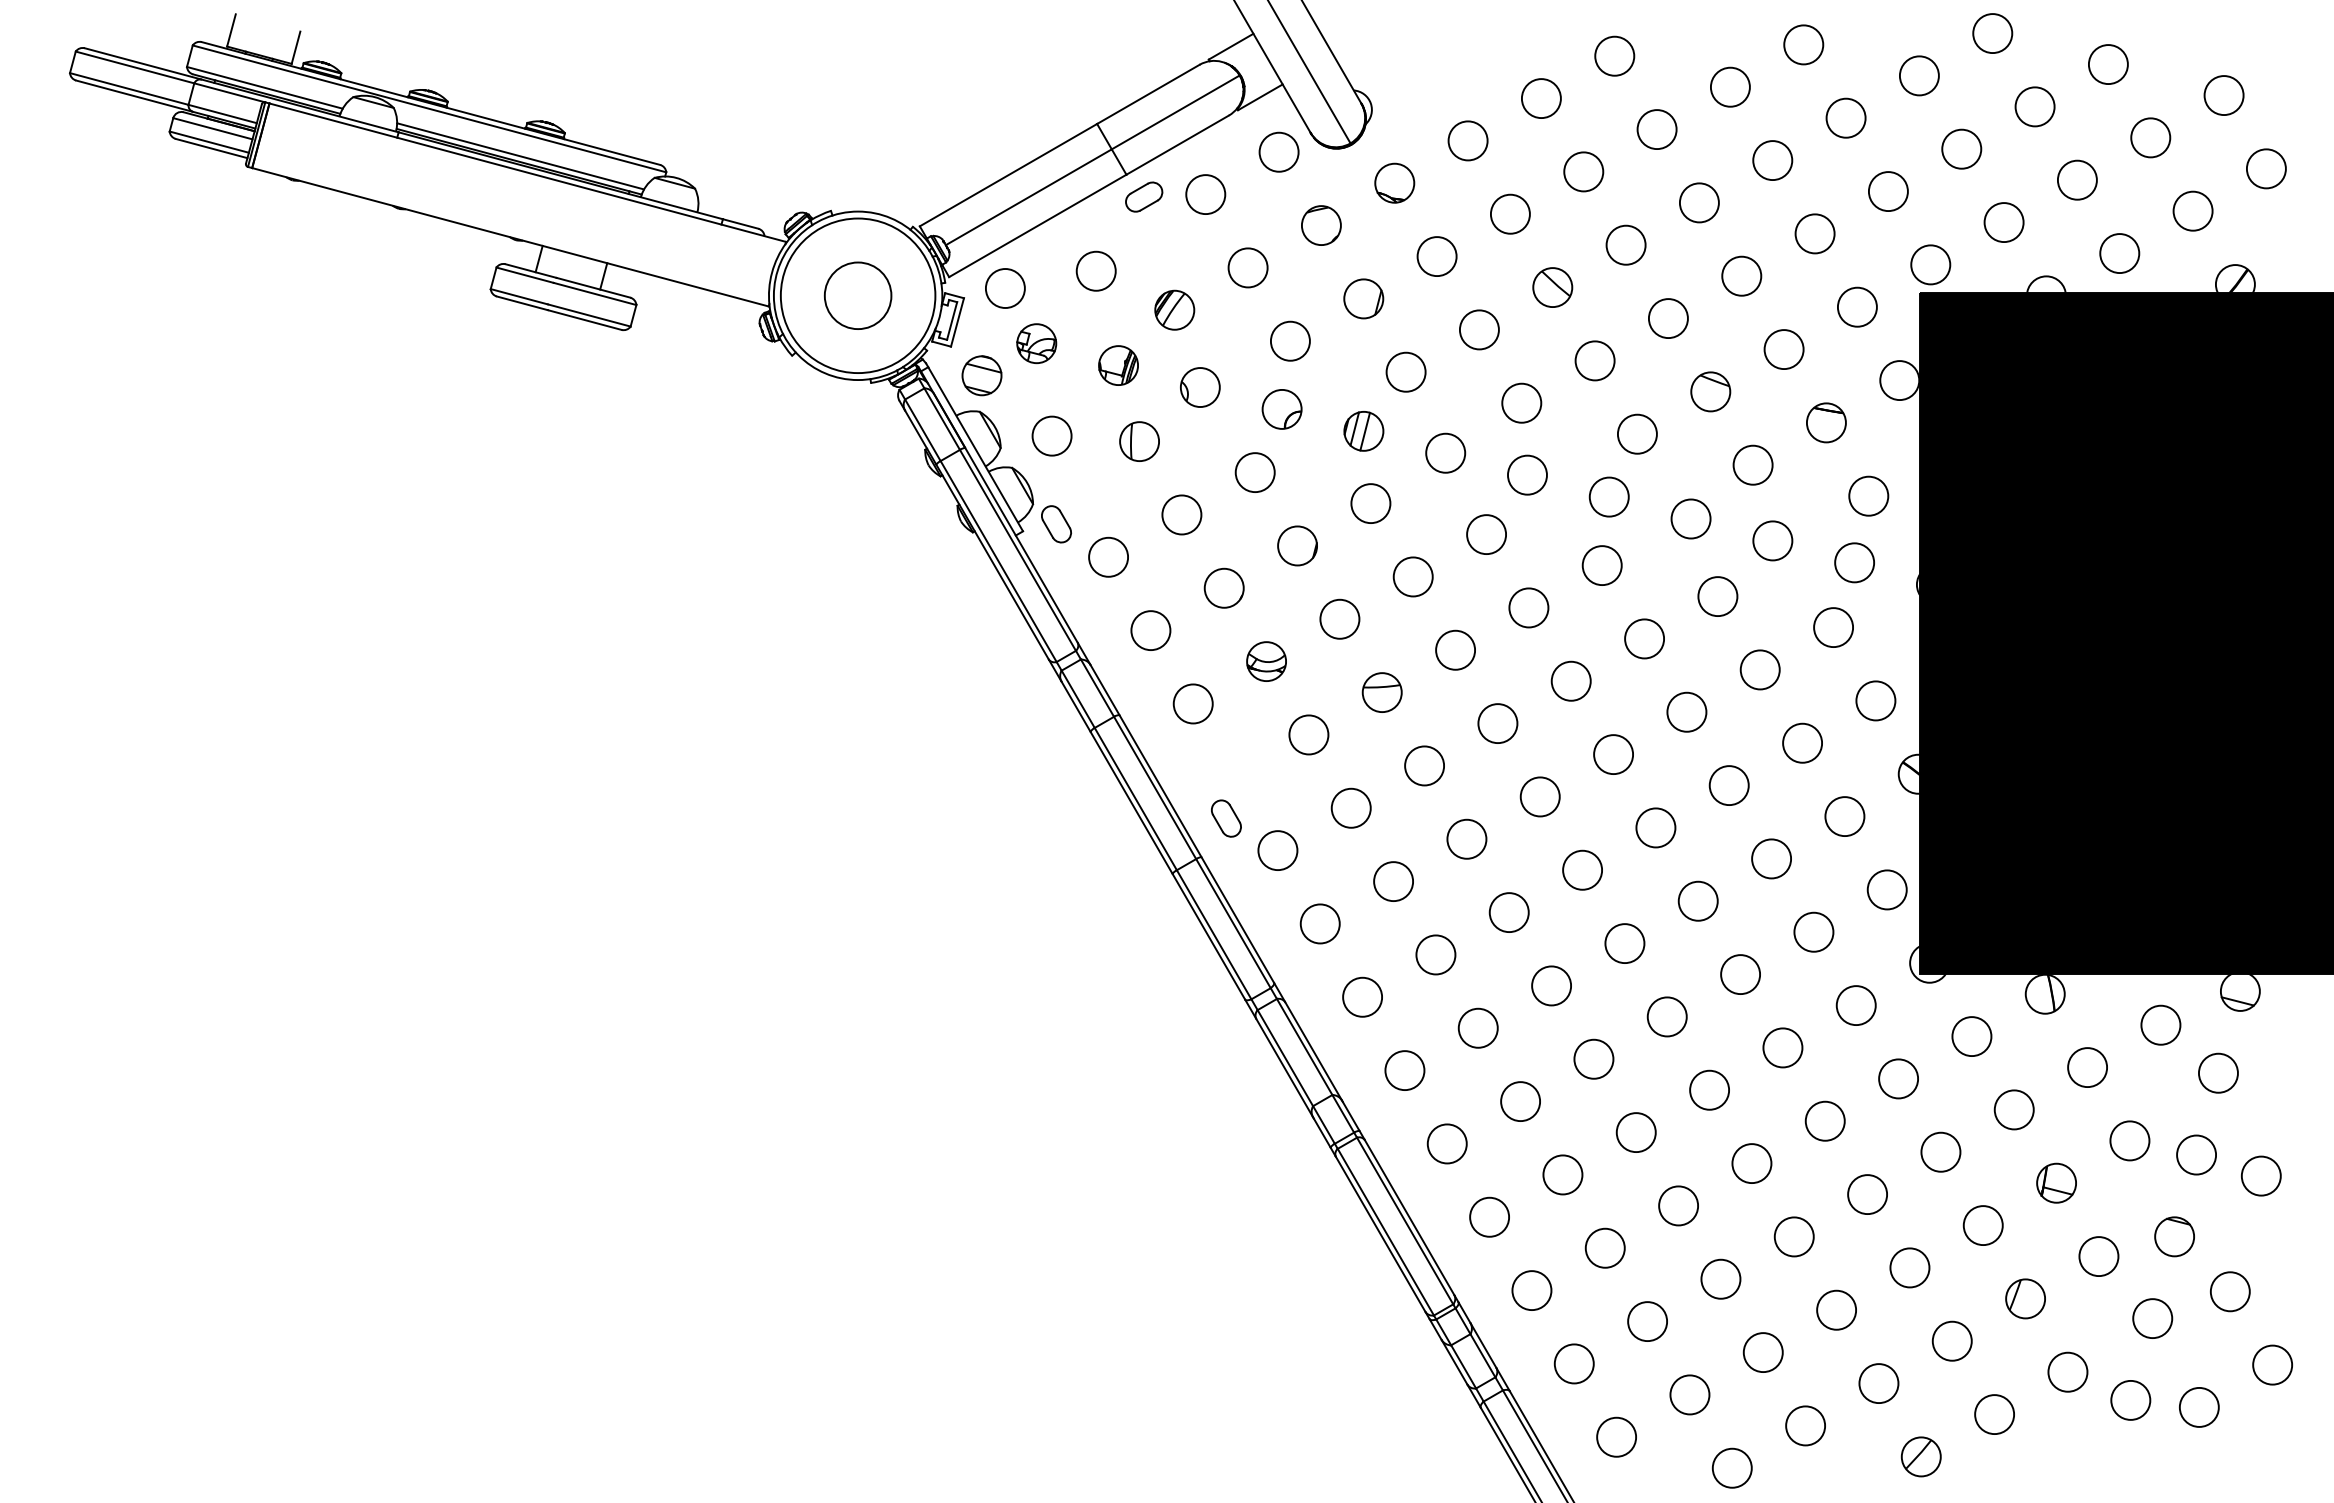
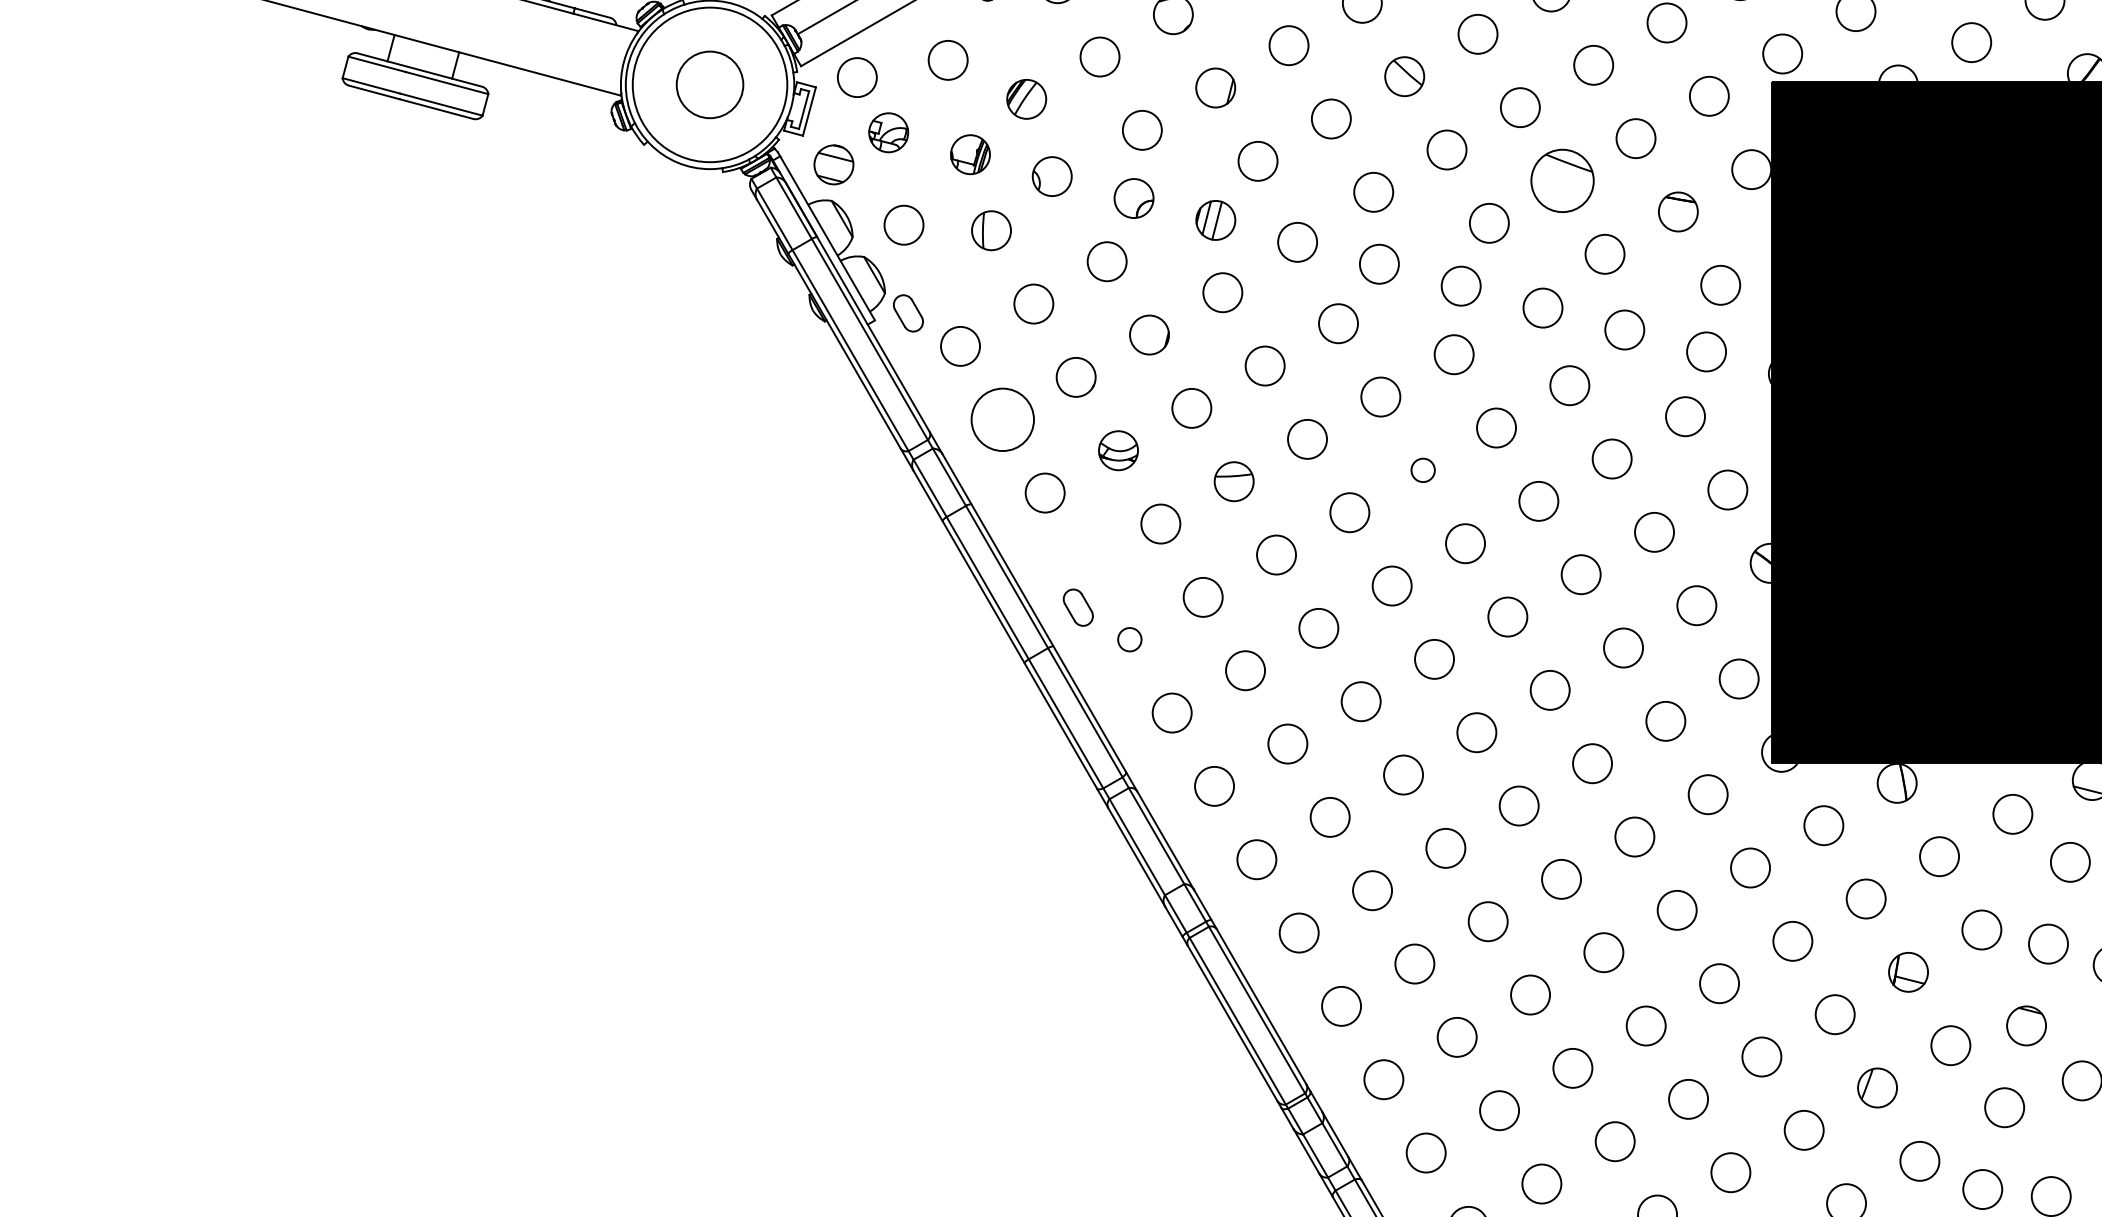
part: (1710, 391) -> (1562, 180), size x1.6
circle: (1150, 630) -> (1002, 419), size x1.6
circle: (1570, 680) -> (1422, 469), size x0.6
circle: (1277, 850) -> (1129, 639), size x0.6

